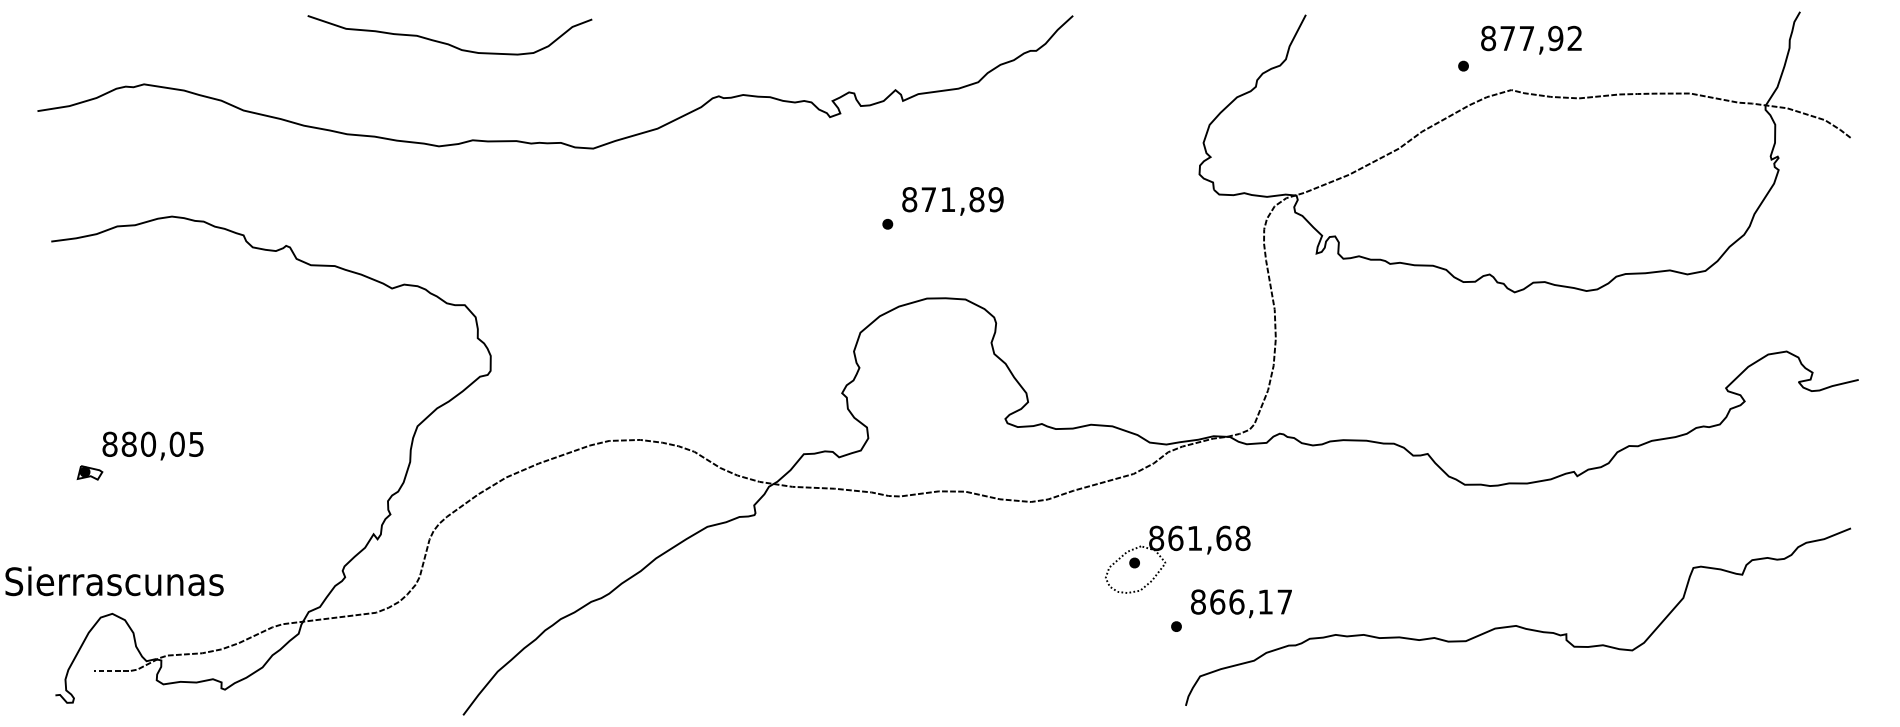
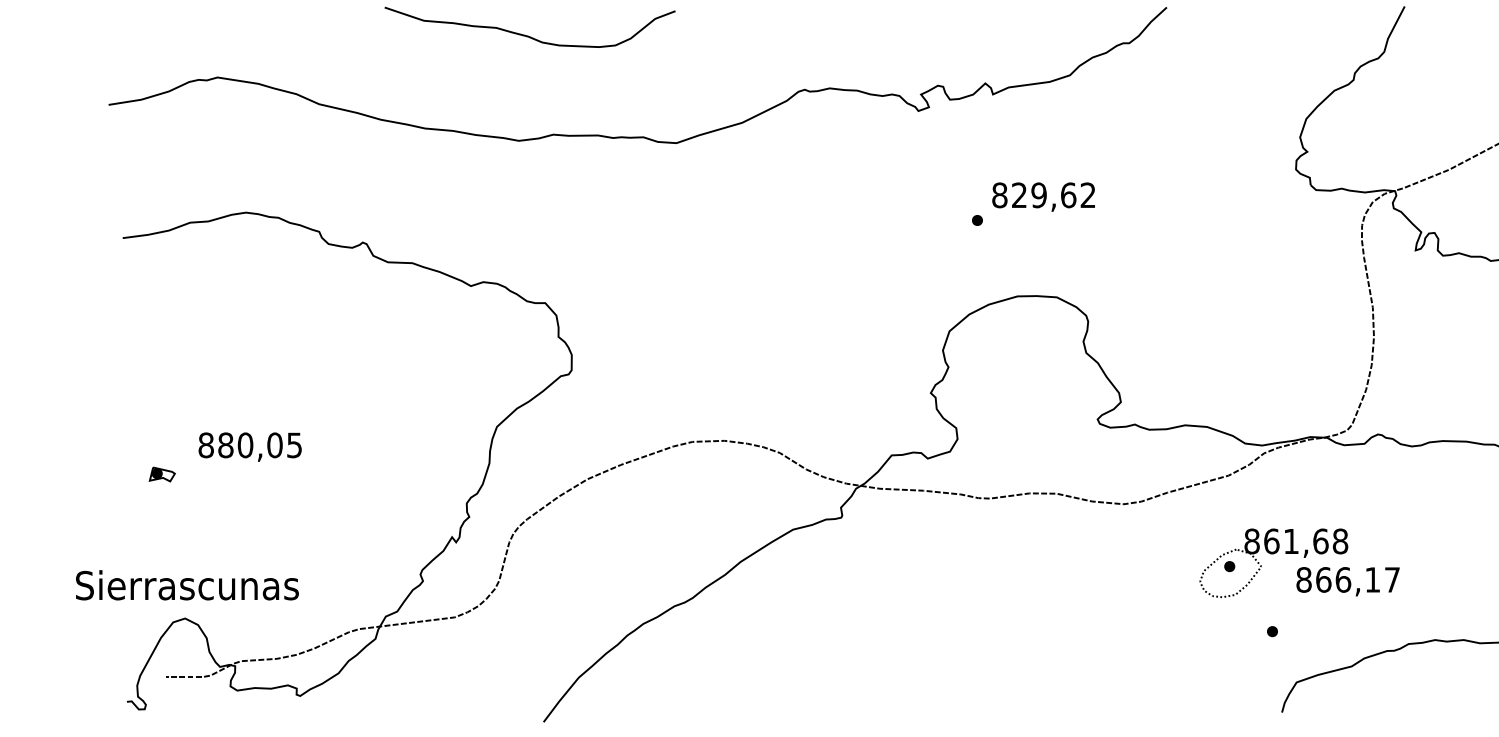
text: (962, 199) -> (1053, 195), 871,89 -> 829,62
text: (152, 445) -> (249, 446), moved
text: (1241, 603) -> (1348, 581), moved

